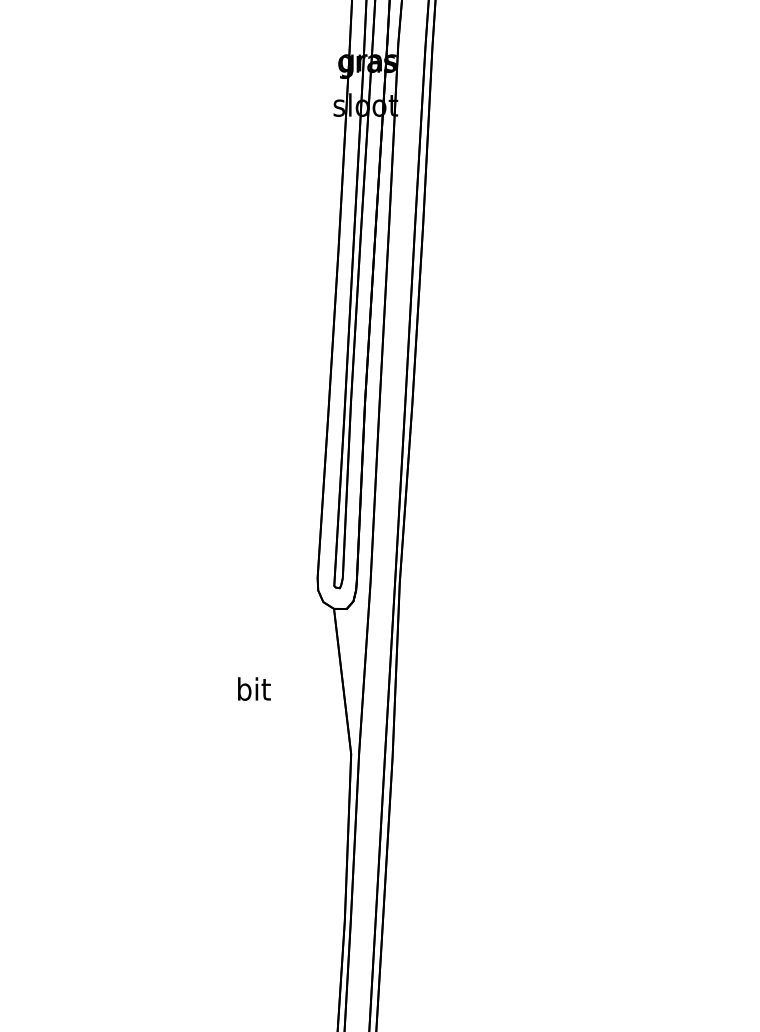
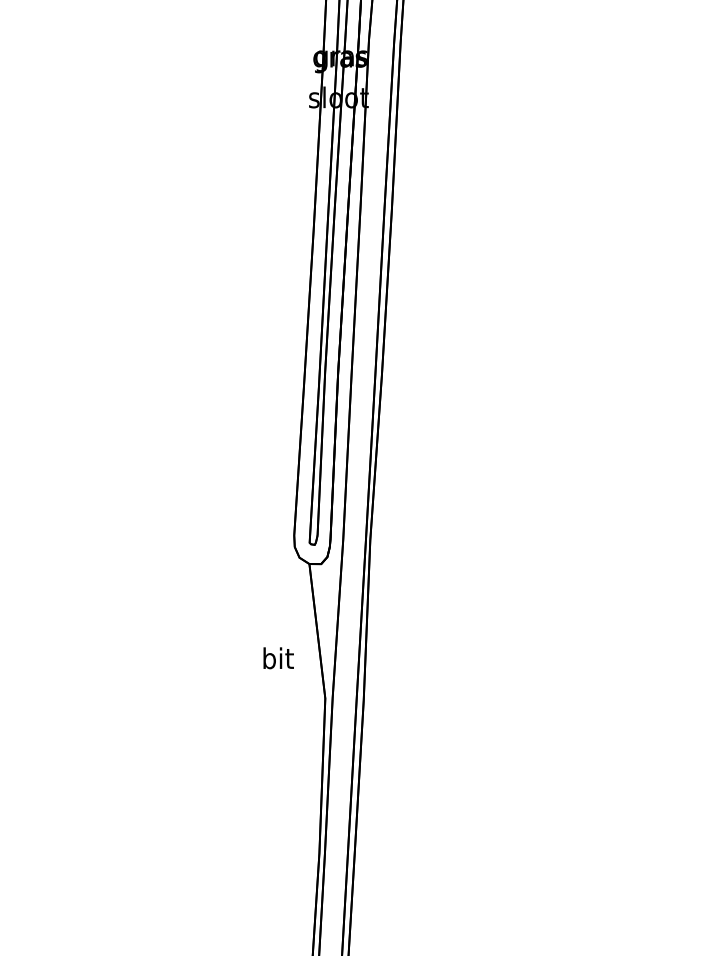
text: (254, 689) -> (278, 658), moved

